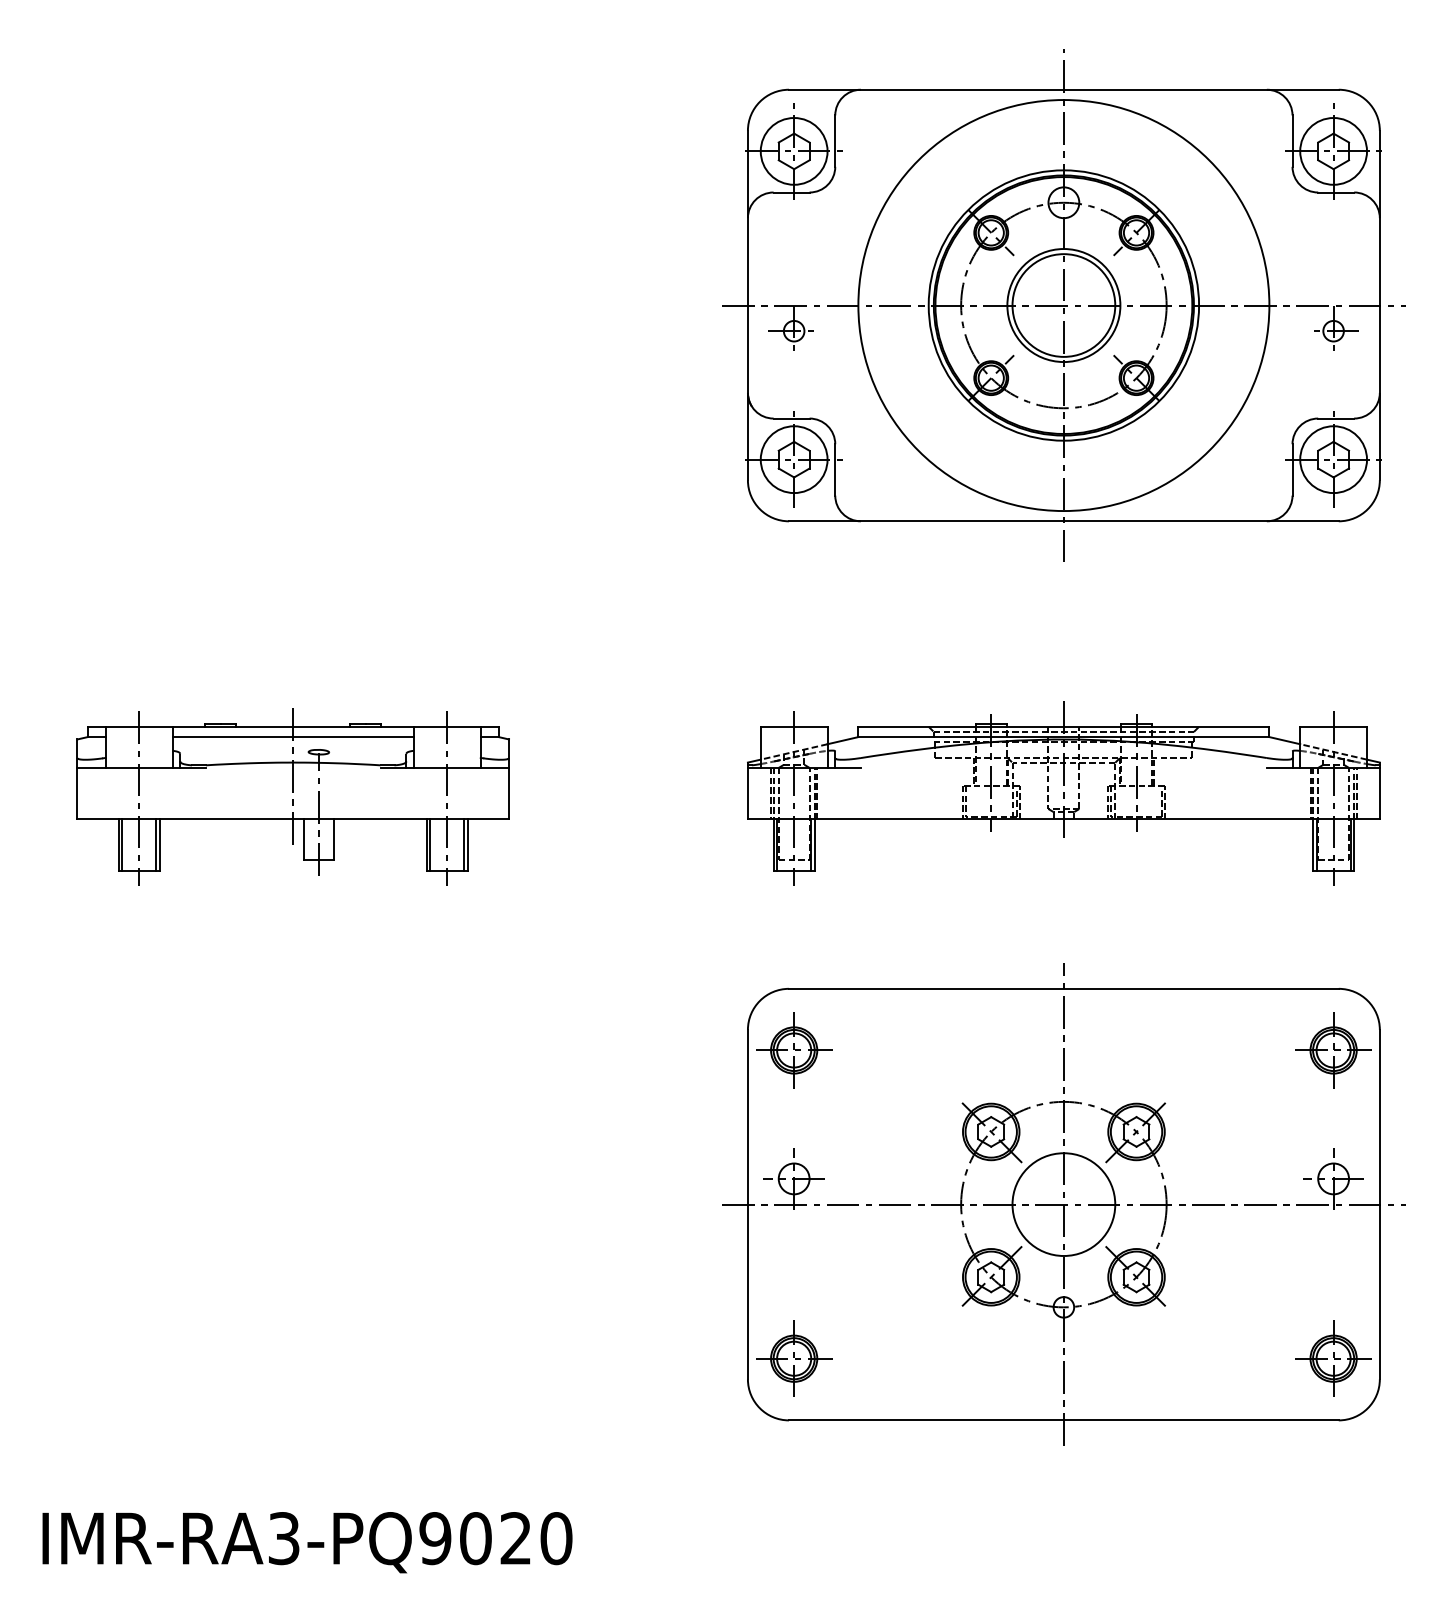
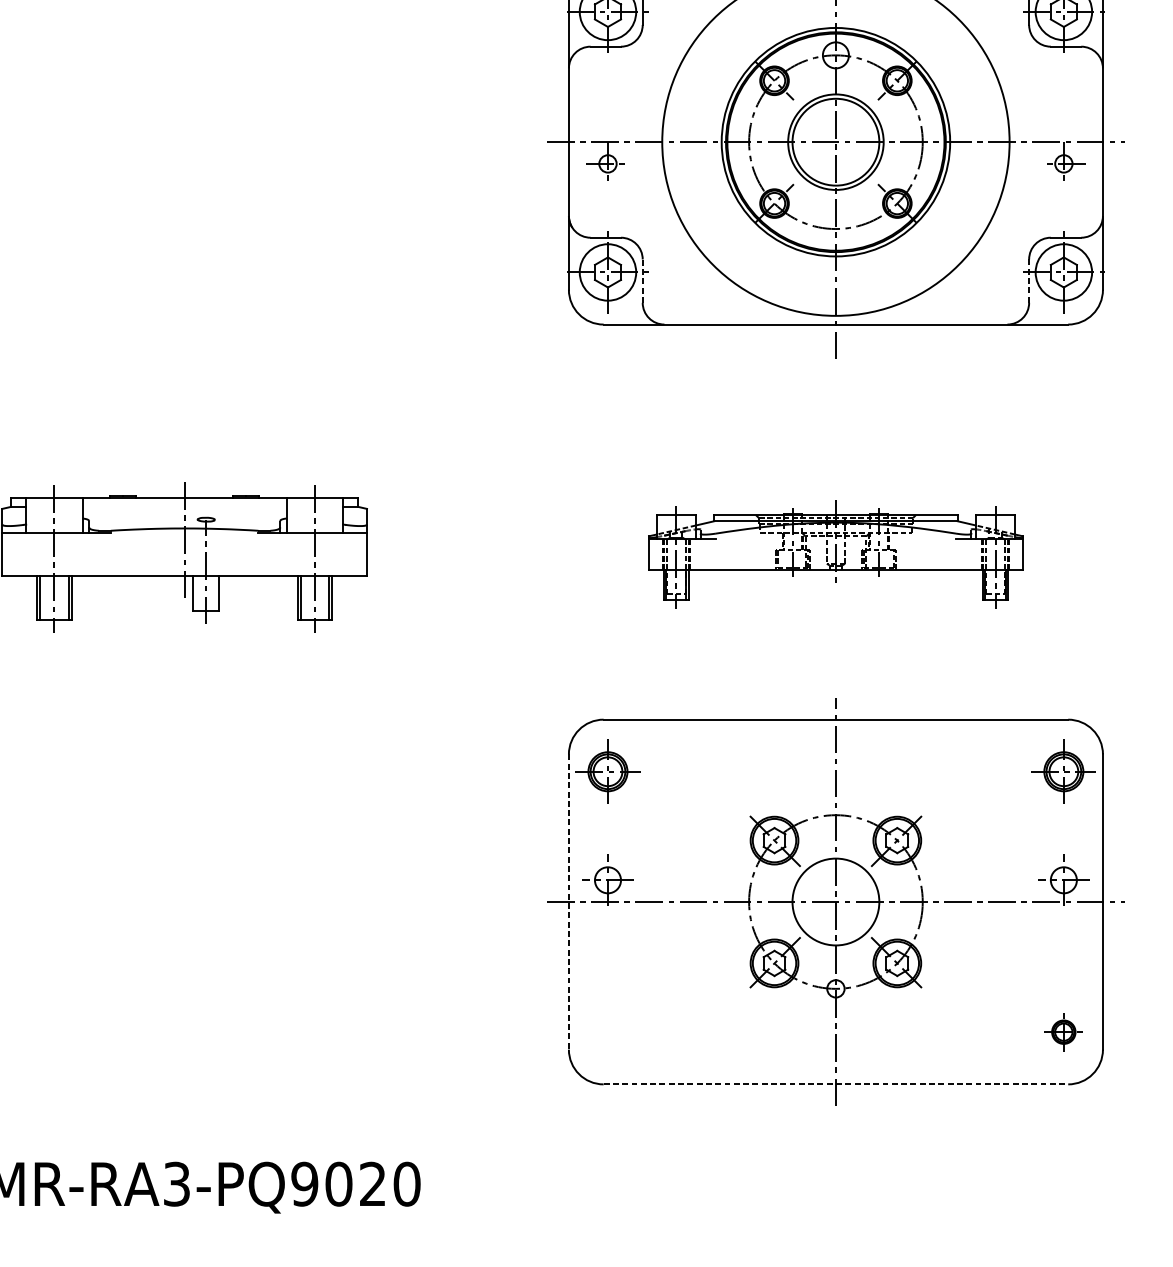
line: (835, 469) -> (642, 280), solid -> dashed
line: (1292, 469) -> (1029, 280), solid -> dashed
line: (292, 737) -> (184, 507), removed
part: (1063, 793) -> (835, 554), size x0.7
line: (747, 1204) -> (568, 901), solid -> dashed
part: (794, 1358) -> (608, 1032), removed
part: (1333, 1358) -> (1063, 1032), size x0.6
line: (1063, 1420) -> (835, 1084), solid -> dashed

